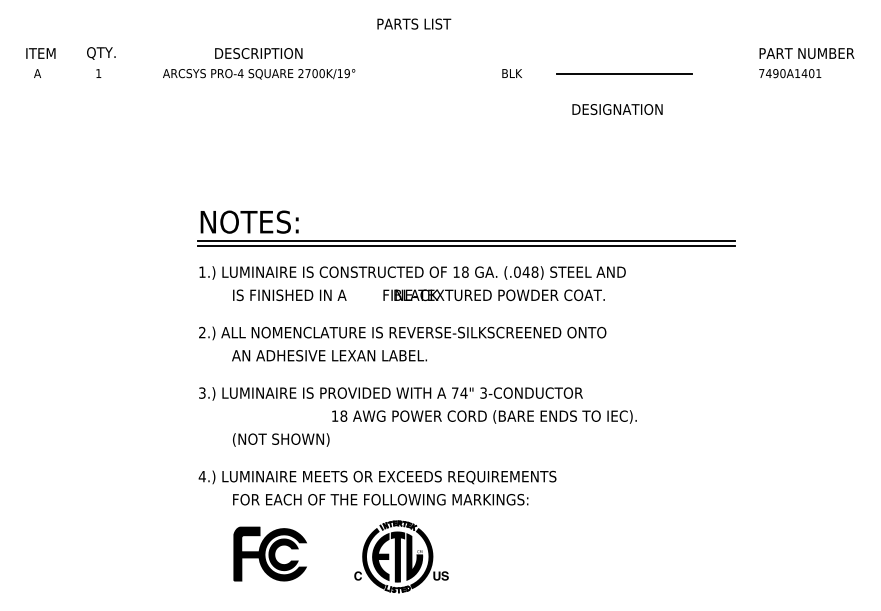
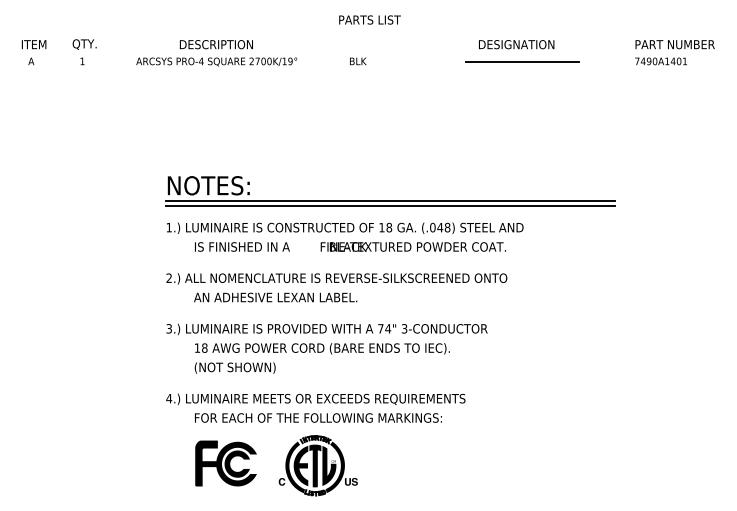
text: (414, 23) -> (370, 19), moved
text: (511, 73) -> (357, 61), moved
text: (617, 109) -> (516, 44), moved
text: (484, 416) -> (322, 348), moved
part: (401, 556) -> (318, 465), moved

